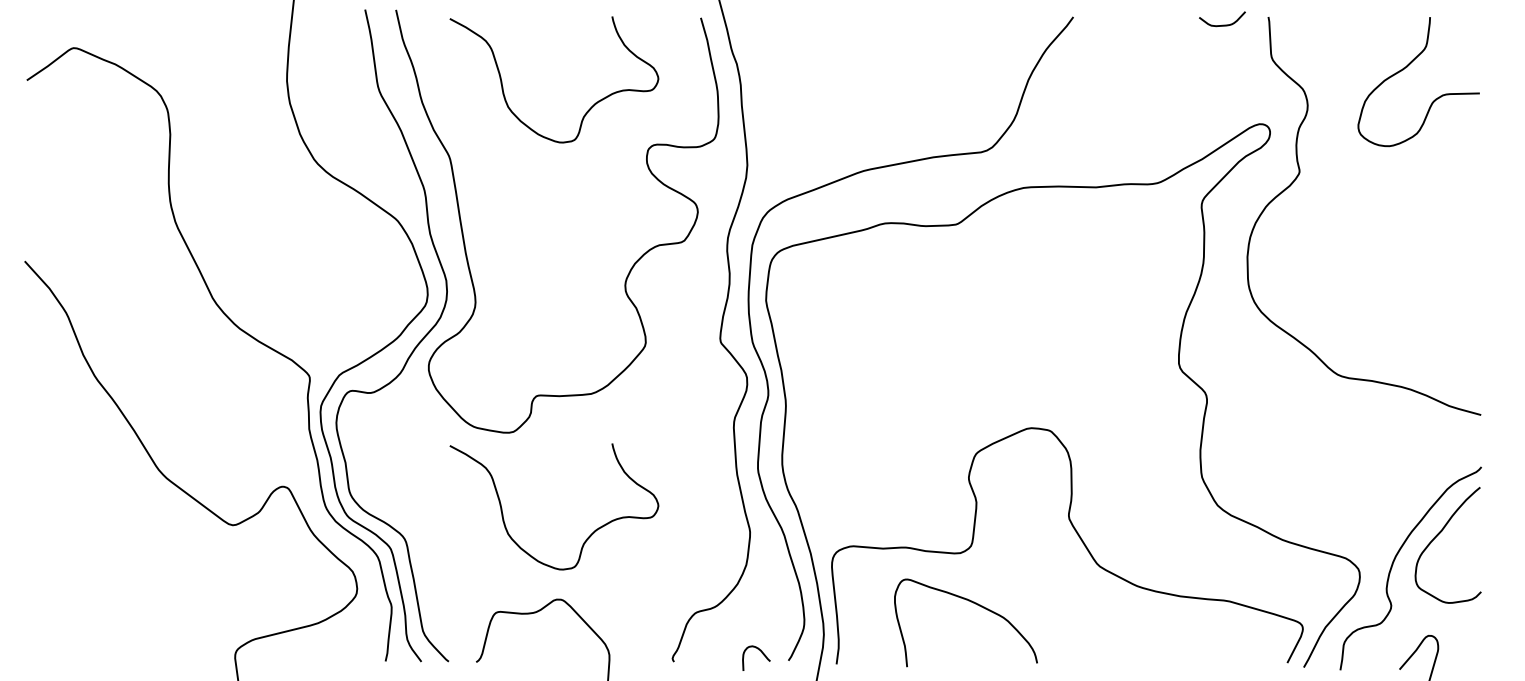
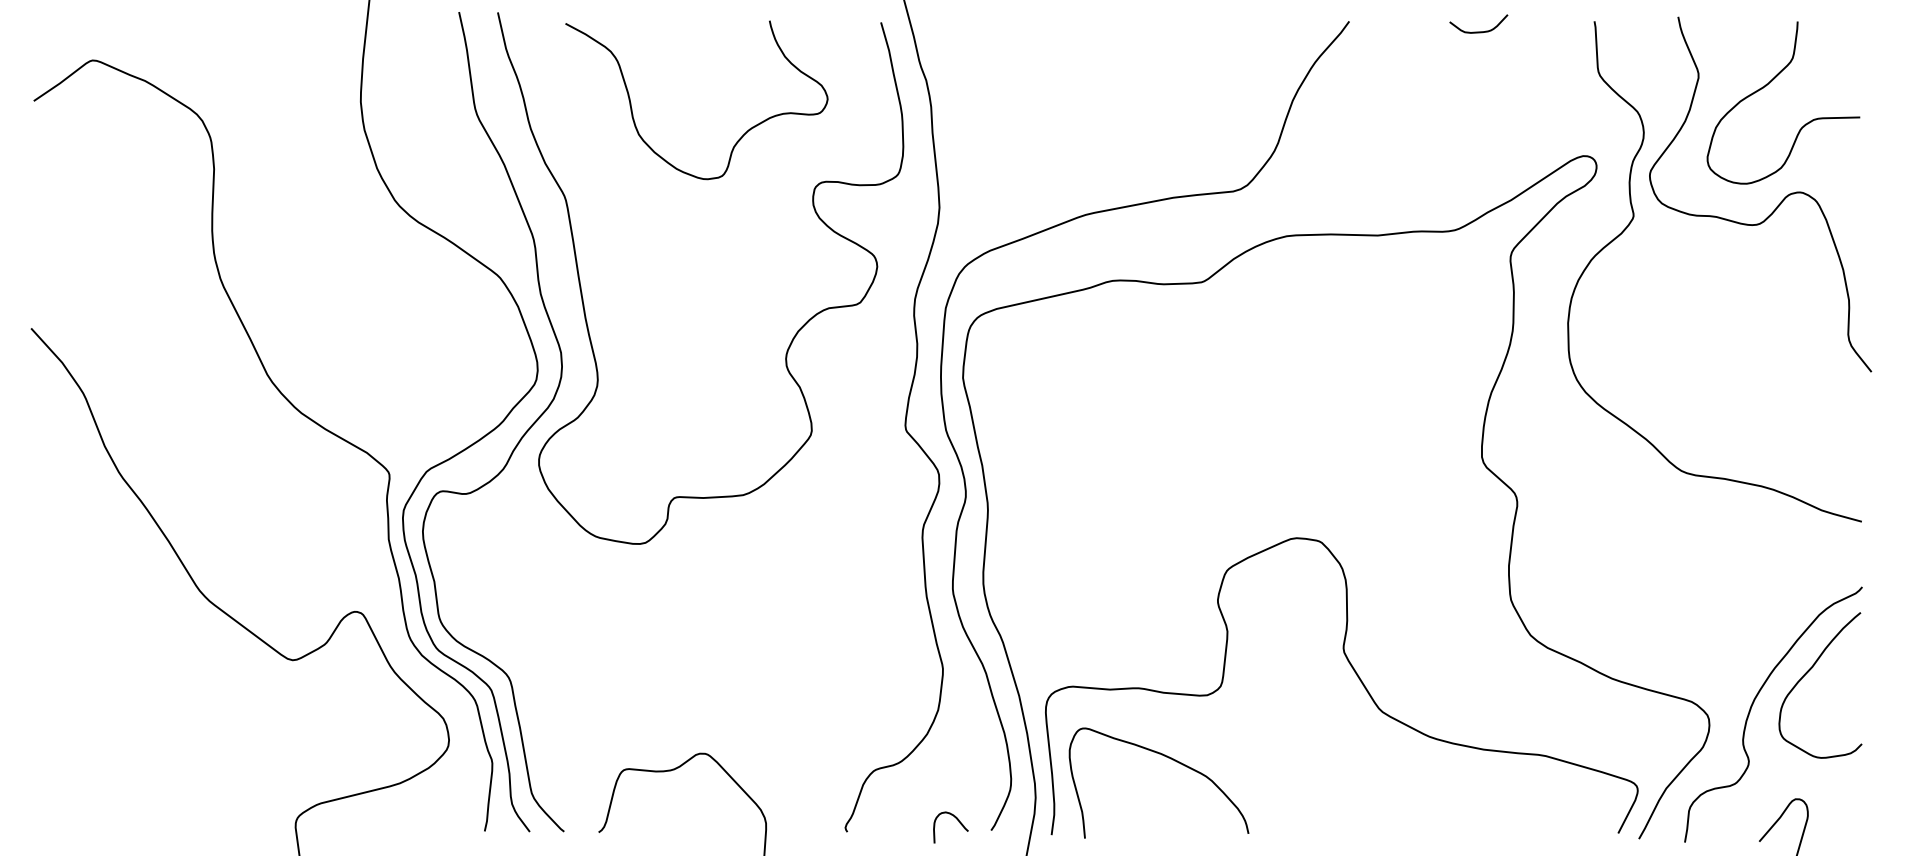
curve: (1222, 24) -> (1478, 30), moved
curve: (1413, 163) -> (1776, 205), added
curve: (586, 538) -> (737, 676), removed
curve: (975, 604) -> (1170, 759), moved

